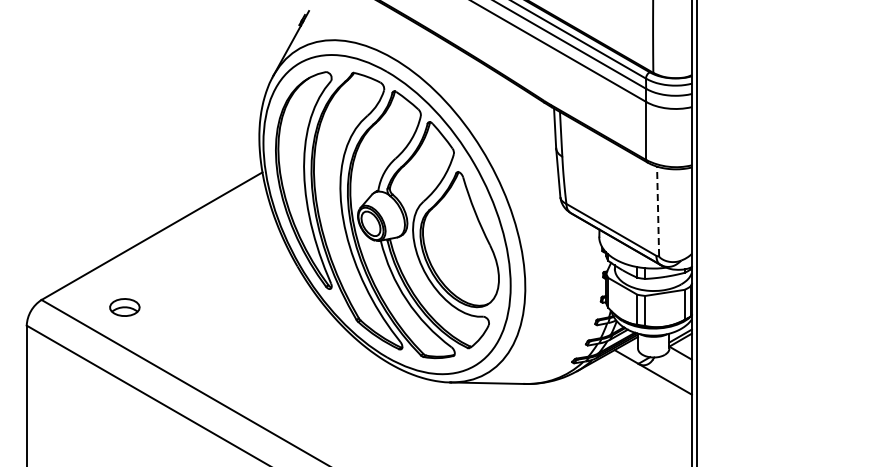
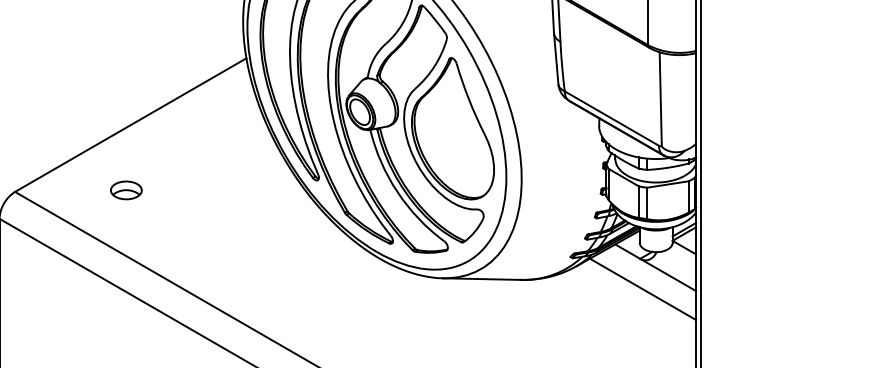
line: (658, 211) -> (661, 99), dashed -> solid
part: (124, 307) -> (126, 190), moved
line: (640, 392) -> (642, 288), added

